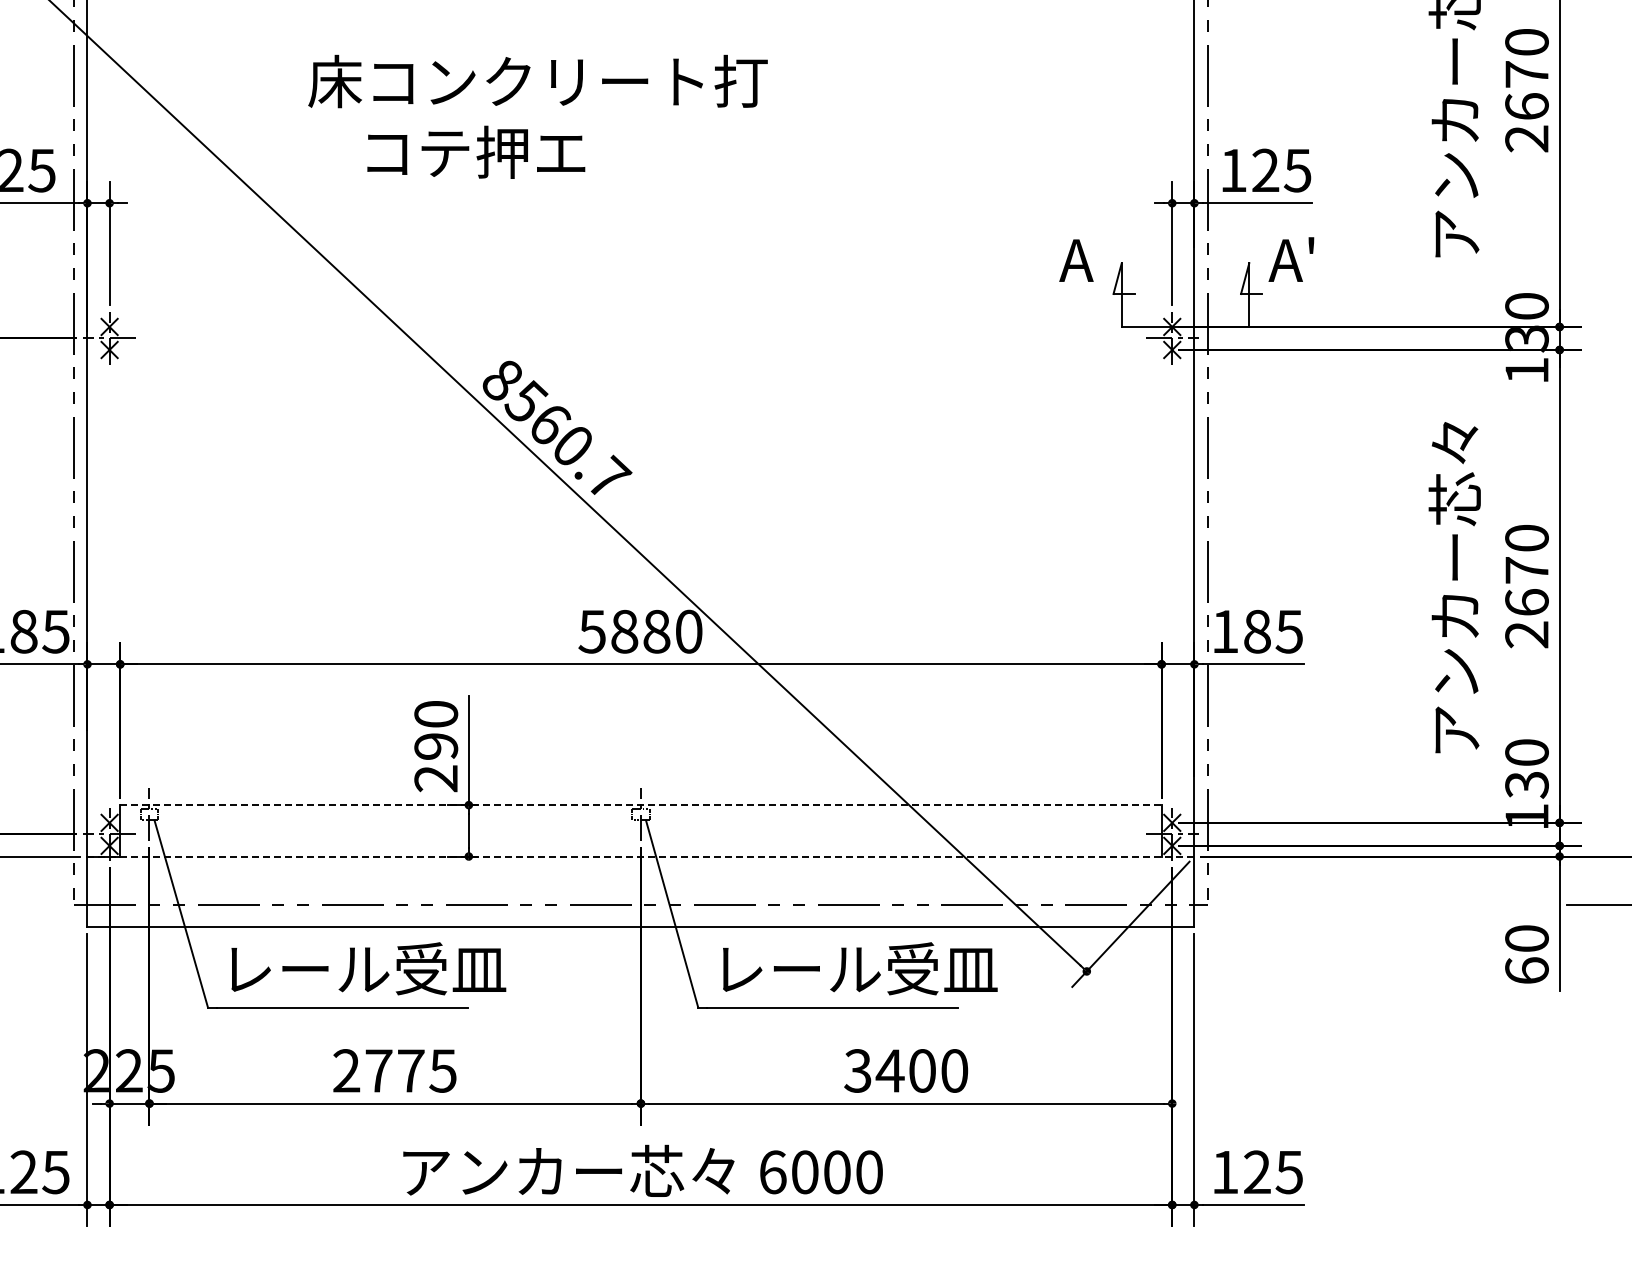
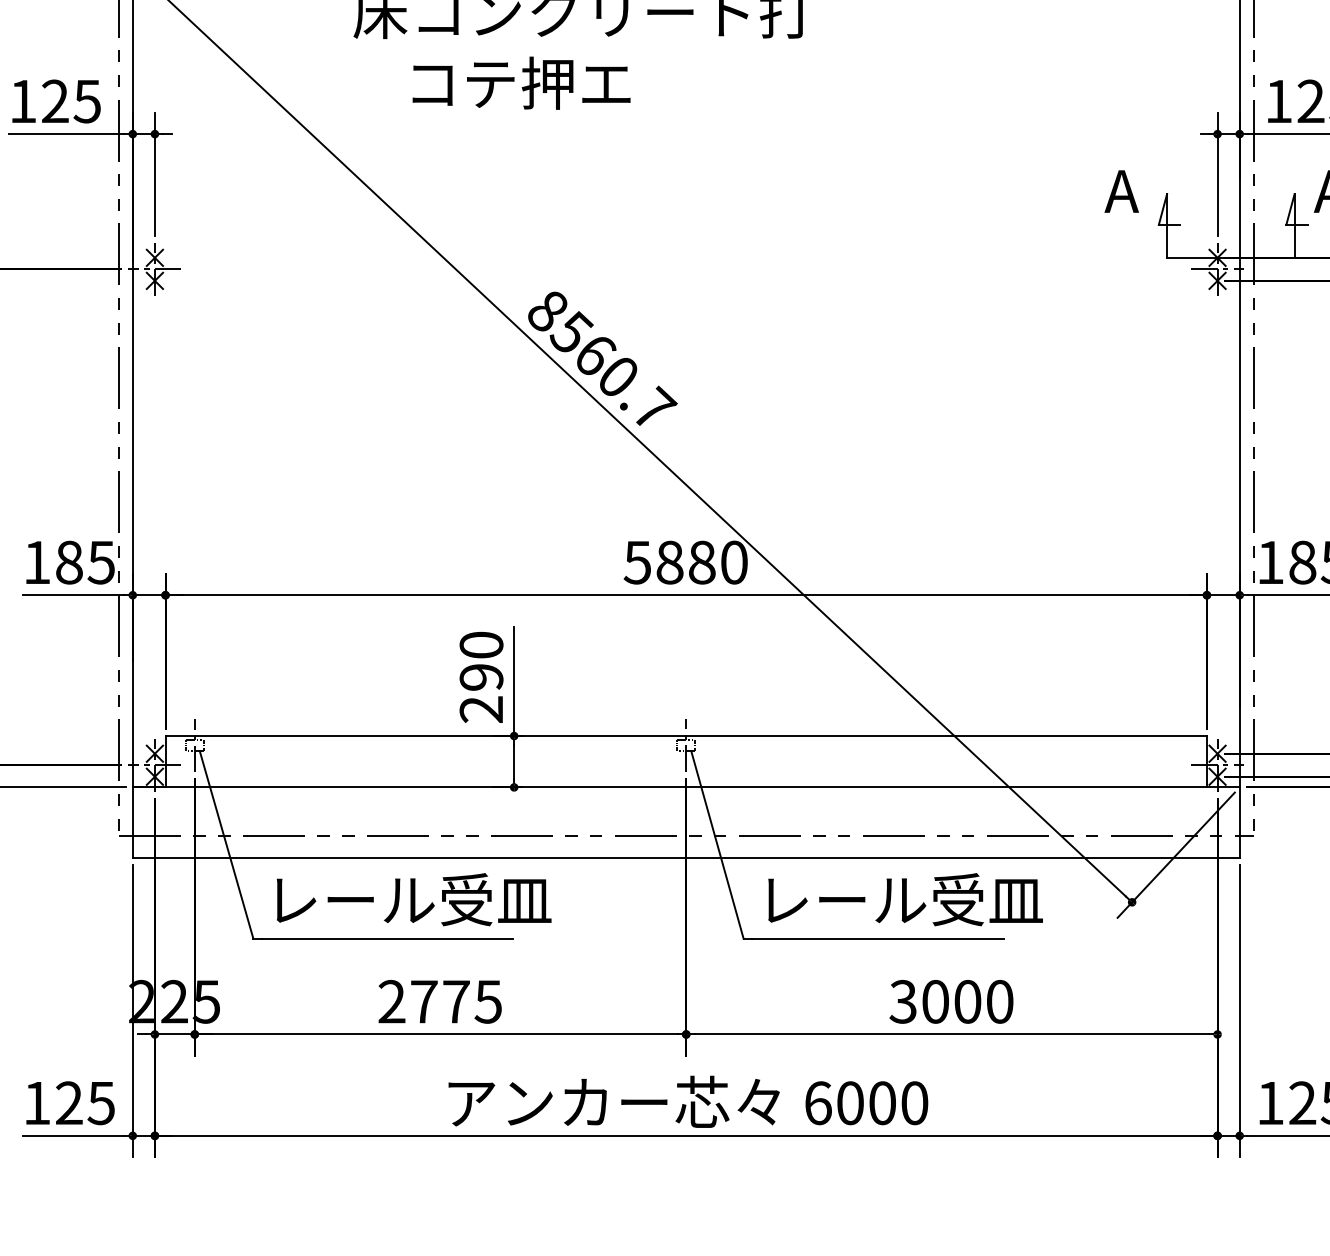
line: (640, 805) -> (685, 736), dashed -> solid
line: (641, 856) -> (686, 787), dashed -> solid
text: (889, 1070) -> (934, 1001), 3400 -> 3000

